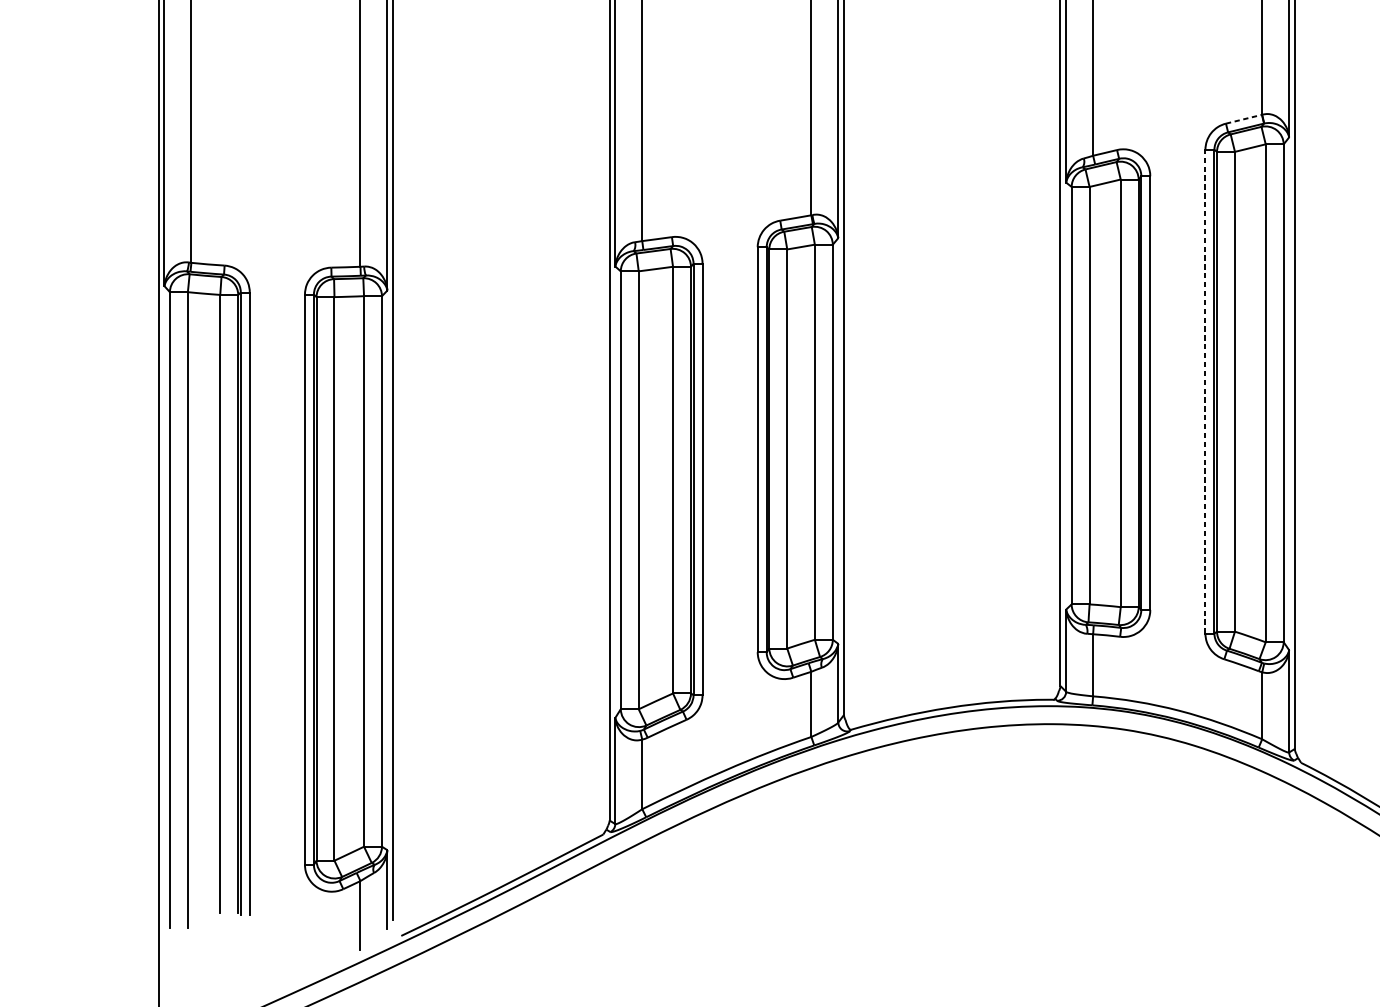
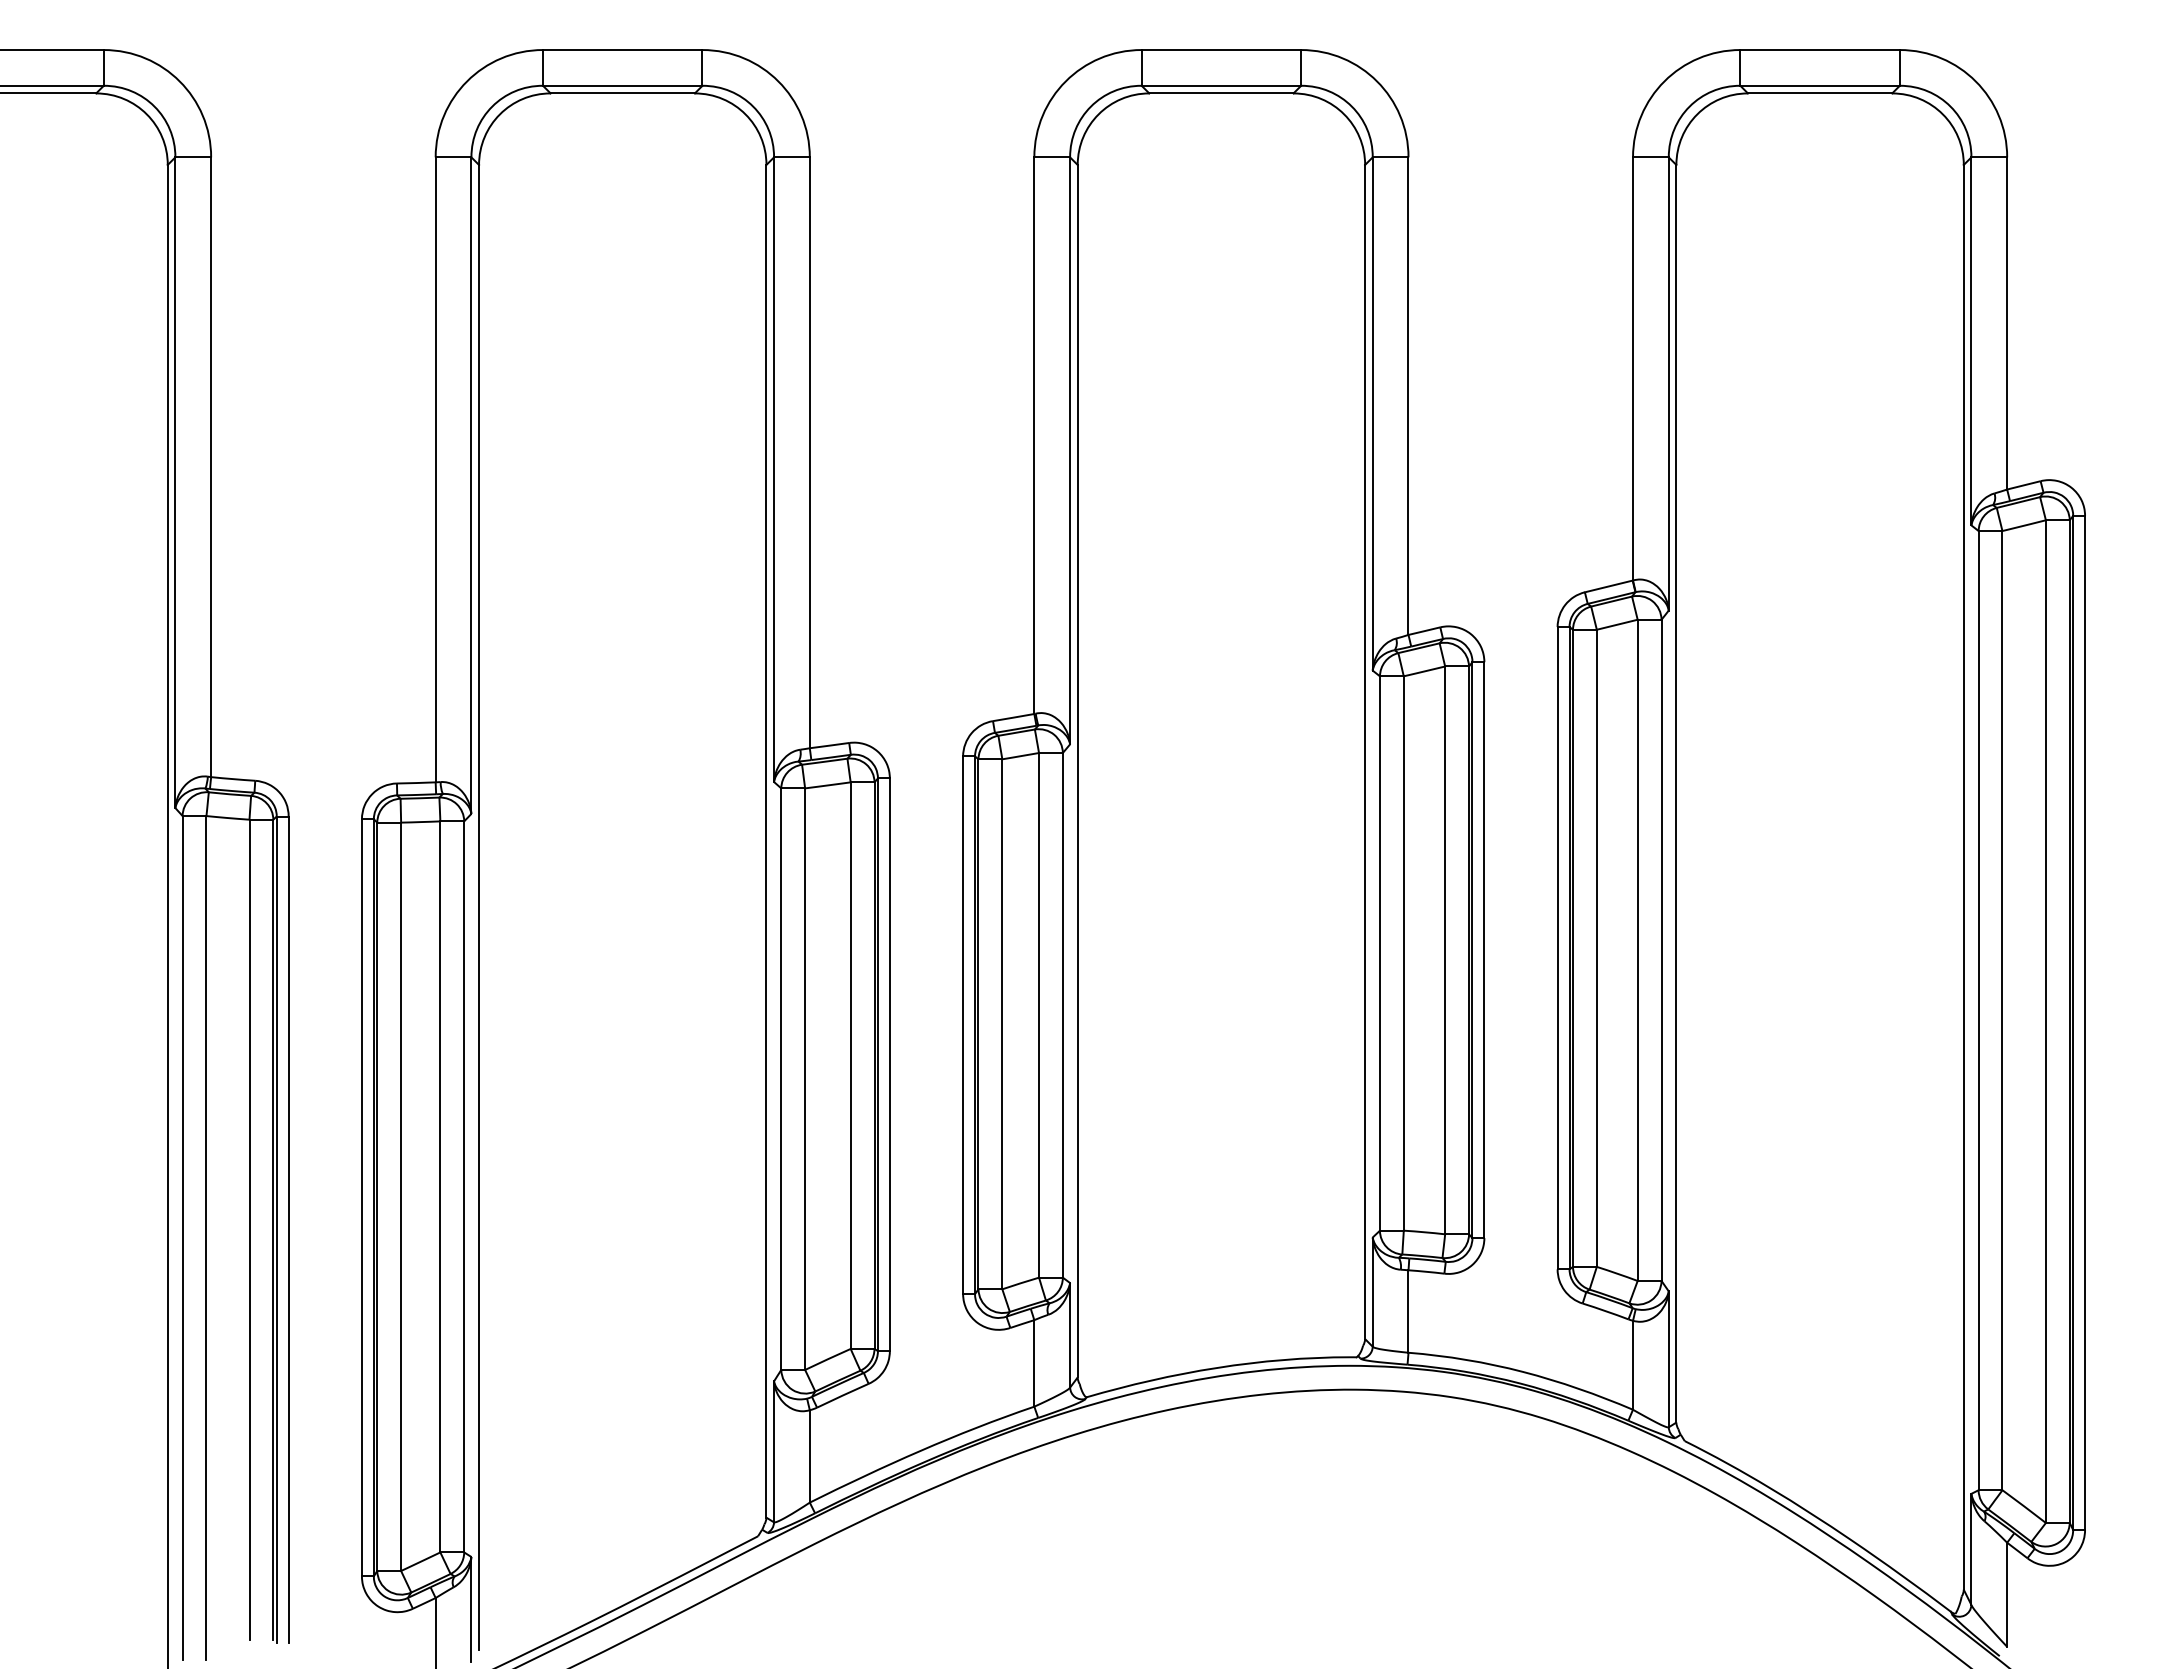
line: (1243, 119) -> (1608, 586), dashed -> solid
line: (1205, 391) -> (1557, 947), dashed -> solid

